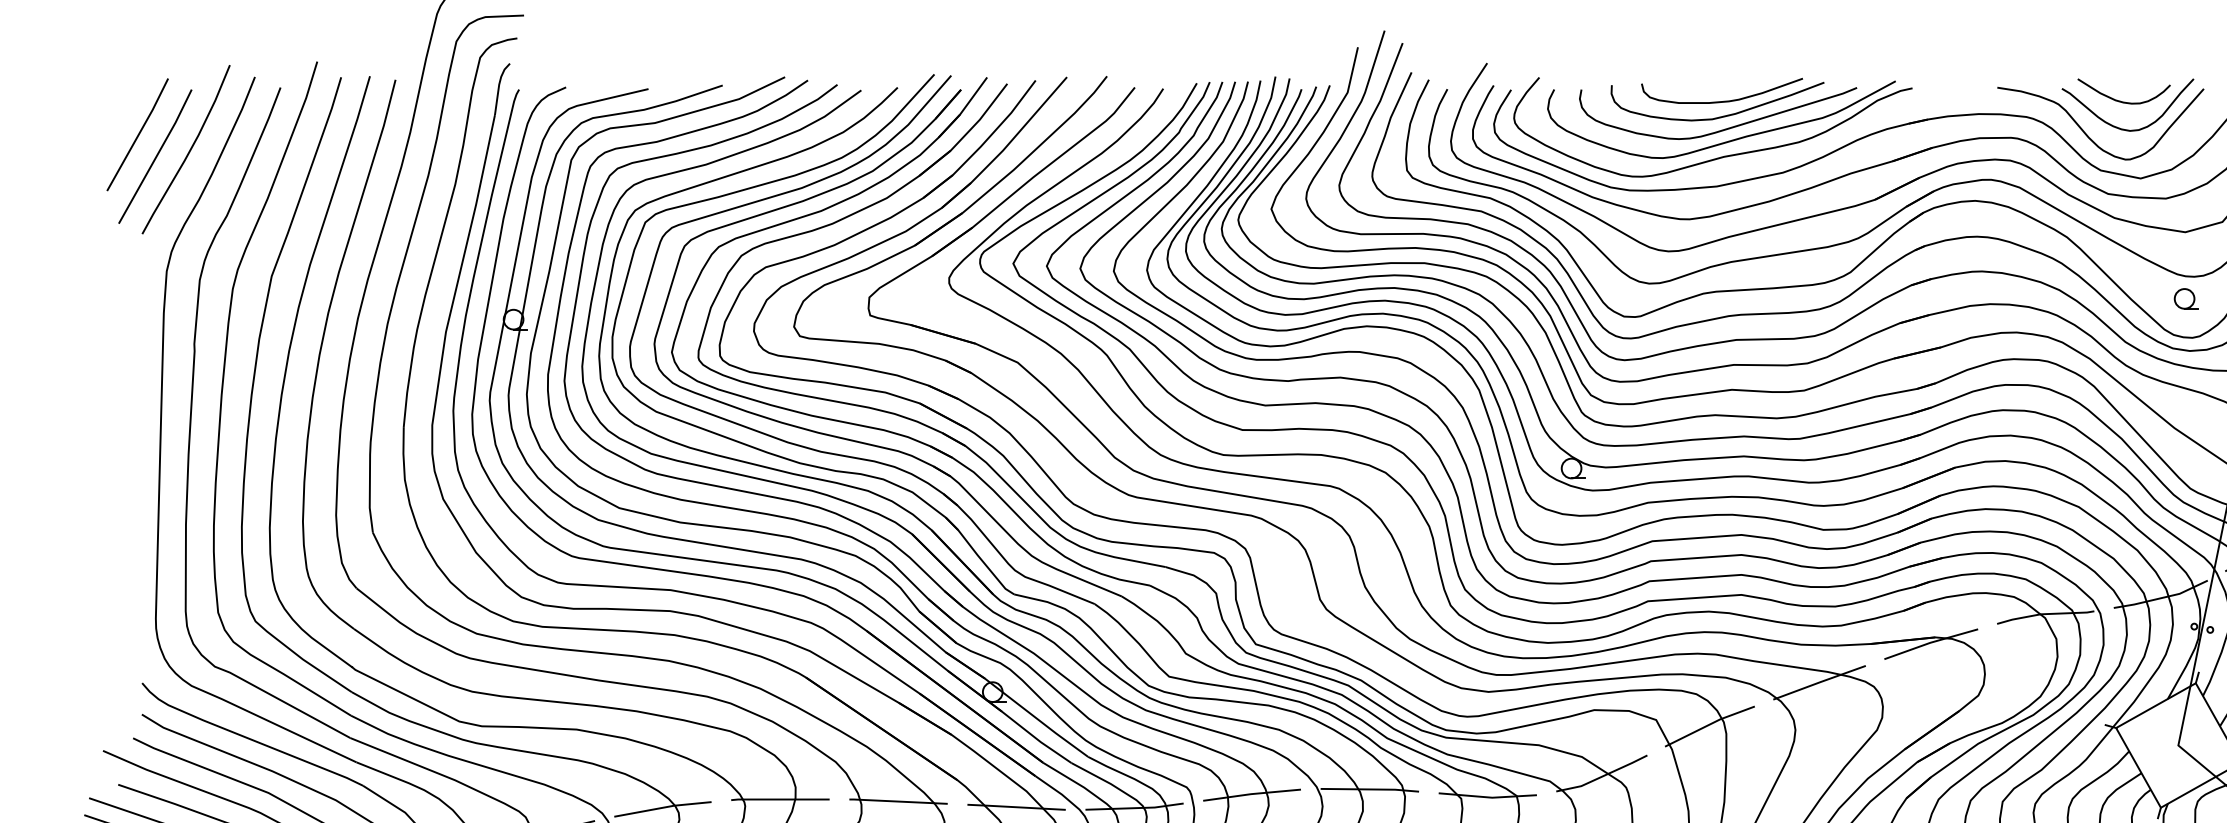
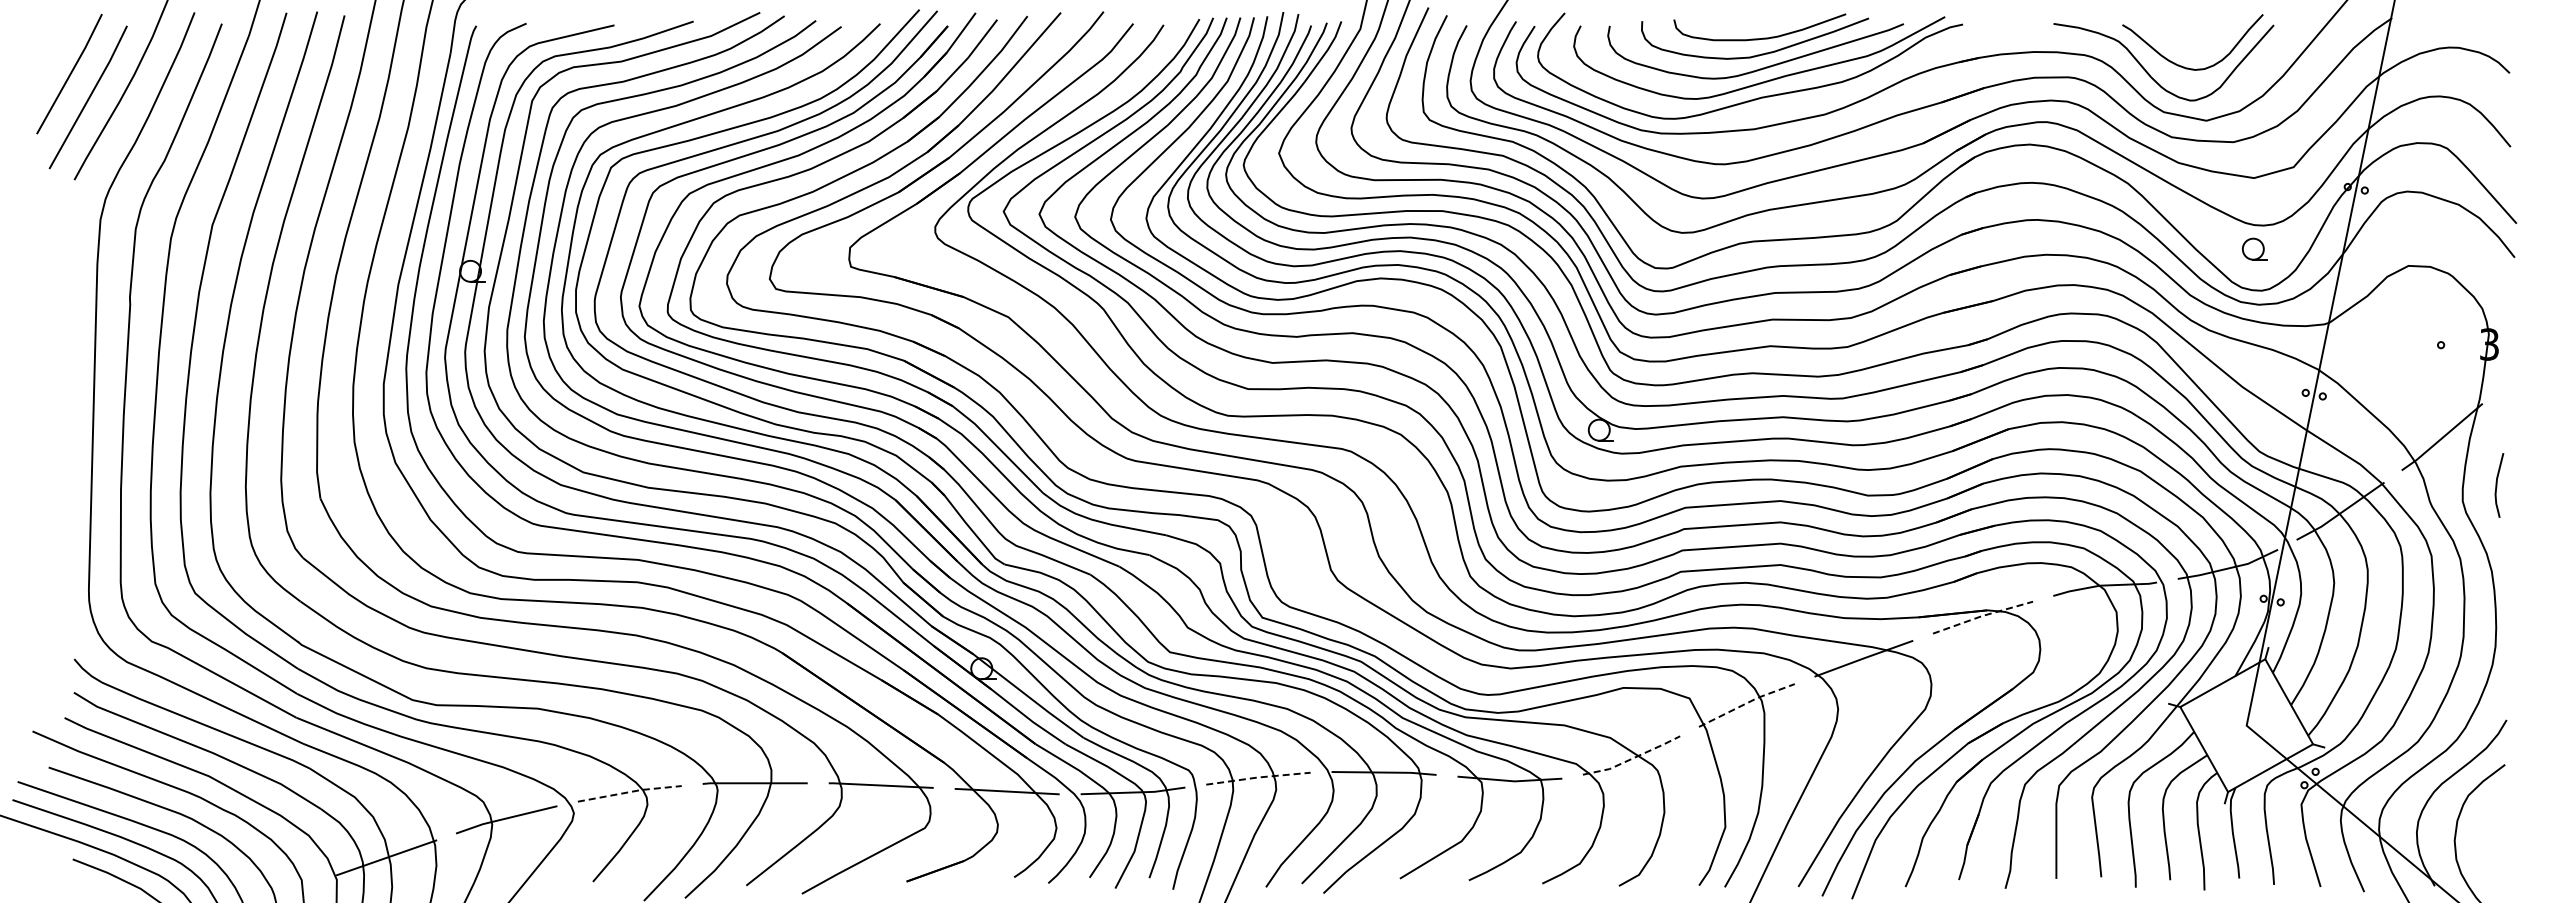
curve: (2120, 100) -> (2184, 37), removed
line: (1930, 643) -> (1982, 616), solid -> dashed
line: (1710, 724) -> (1747, 703), solid -> dashed
line: (1603, 776) -> (1633, 758), solid -> dashed
line: (1252, 794) -> (1258, 777), solid -> dashed
line: (663, 807) -> (630, 791), solid -> dashed

